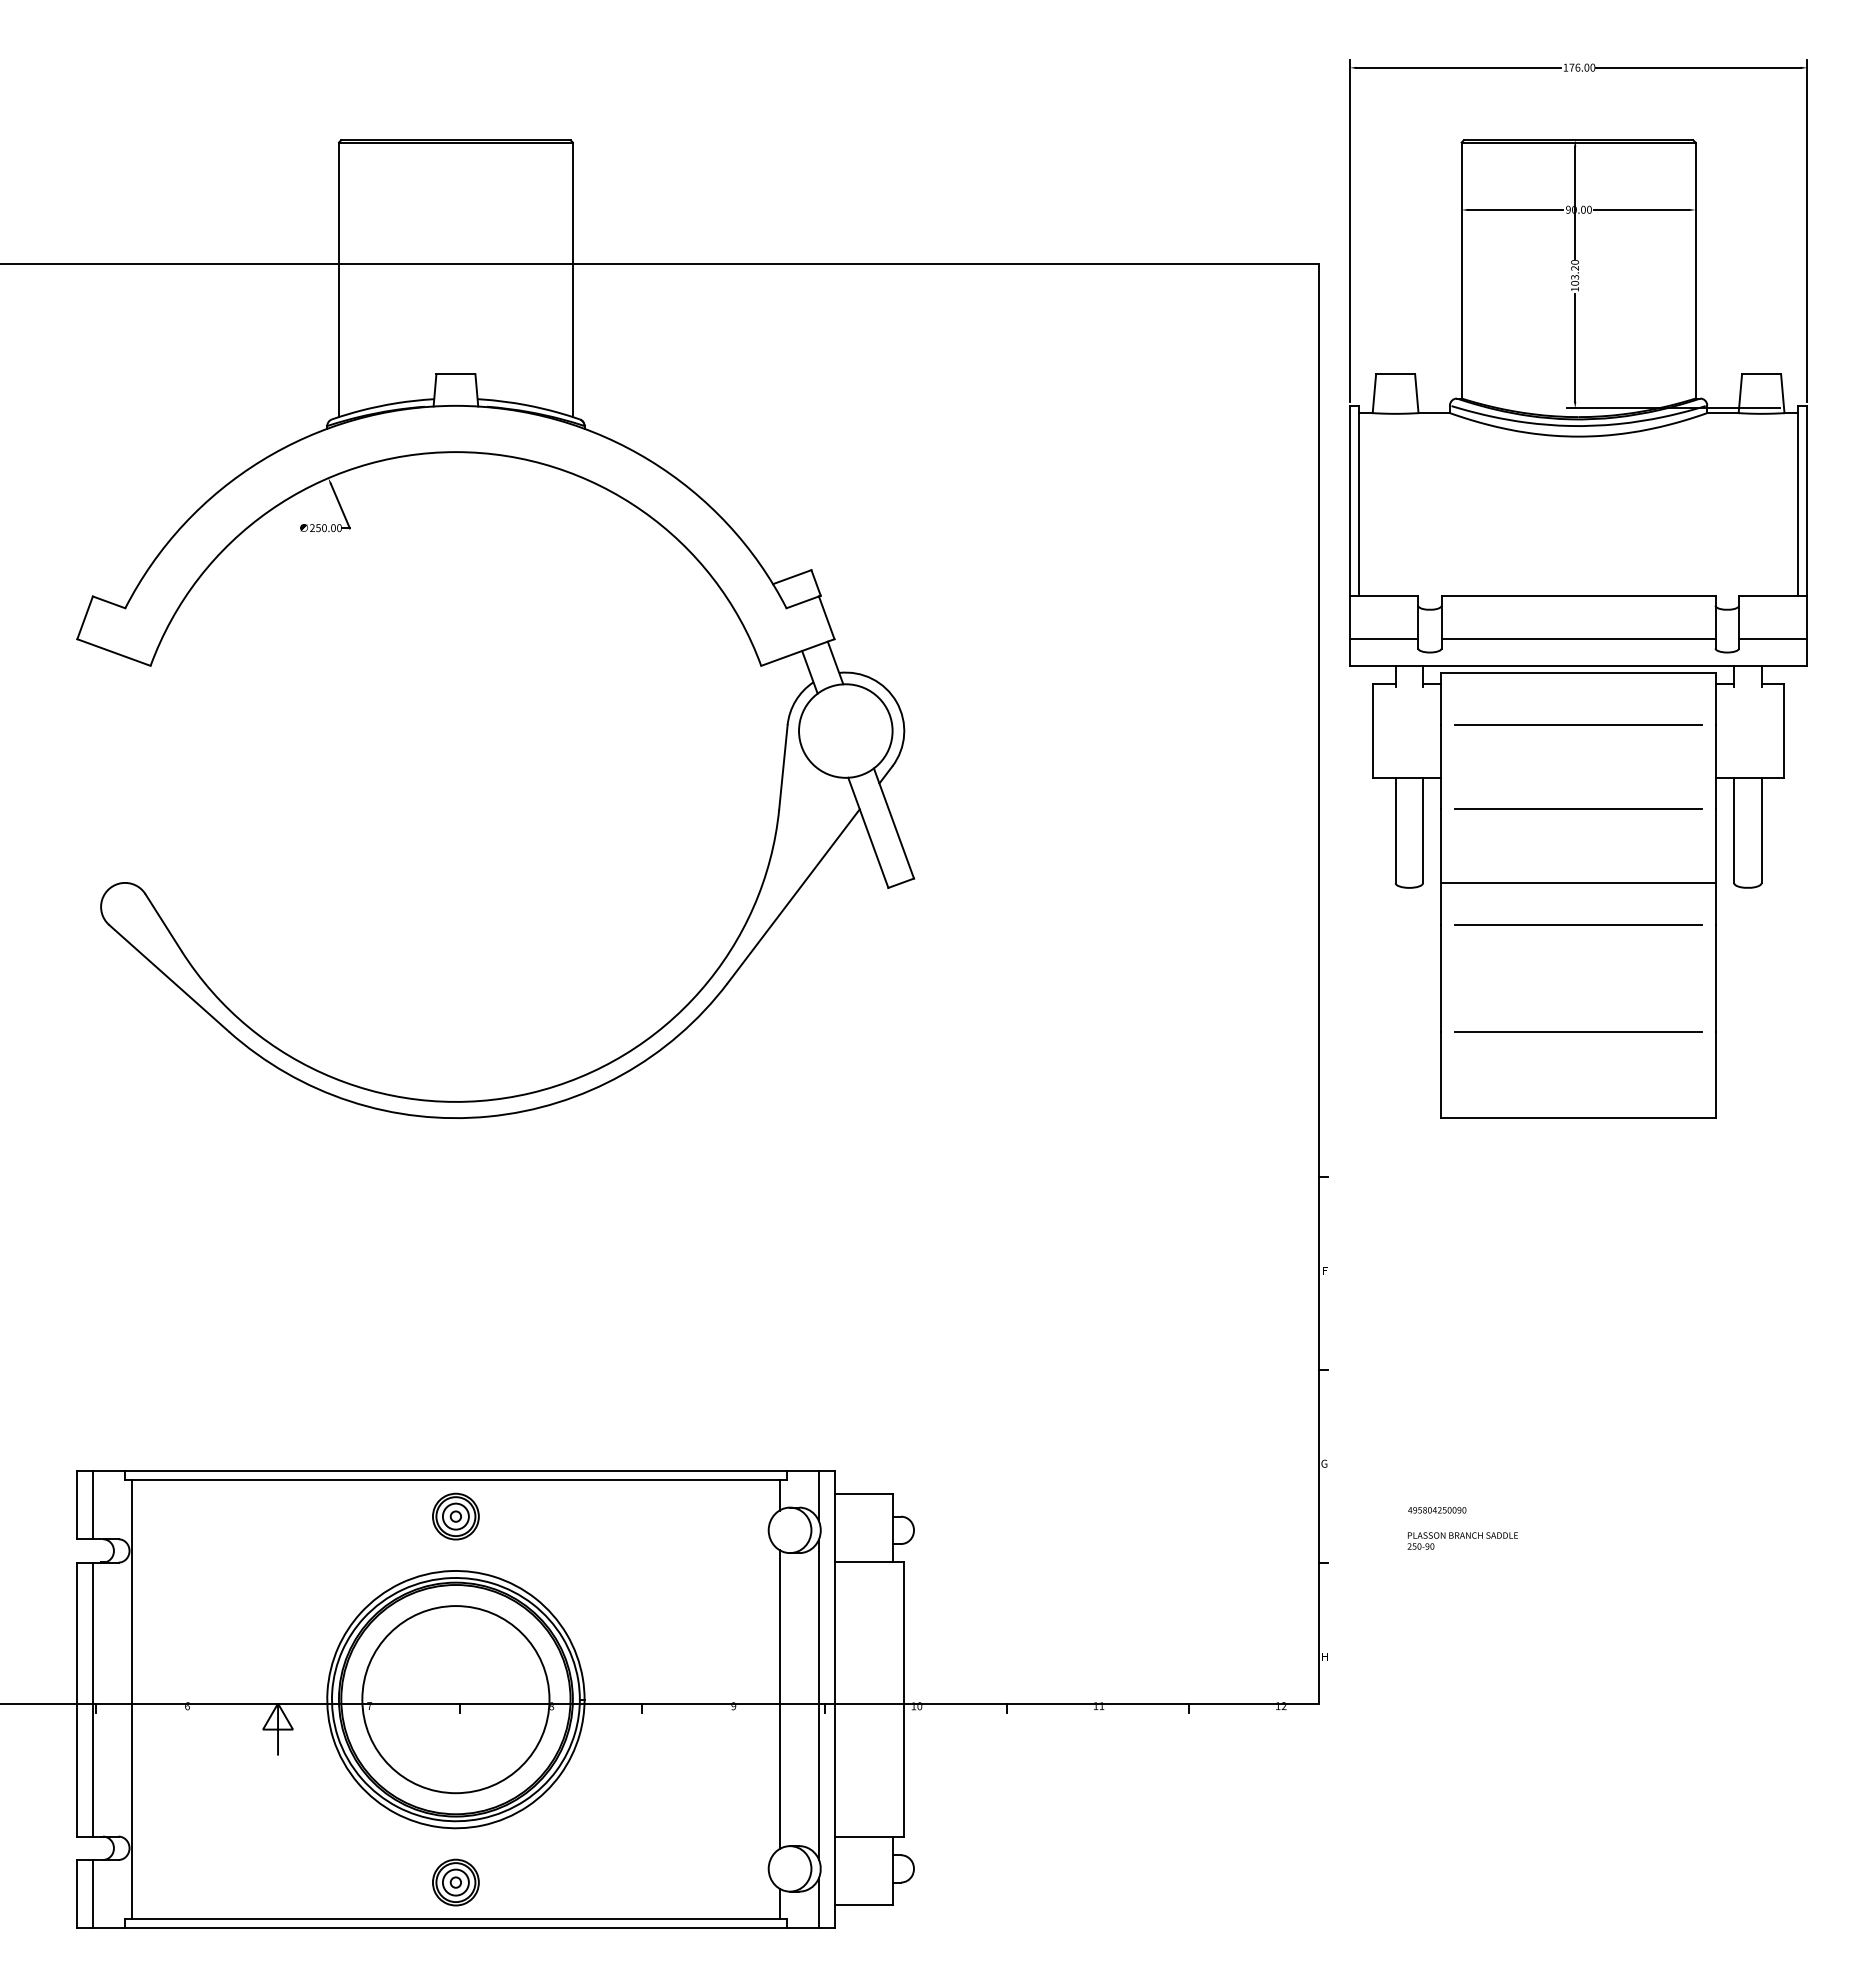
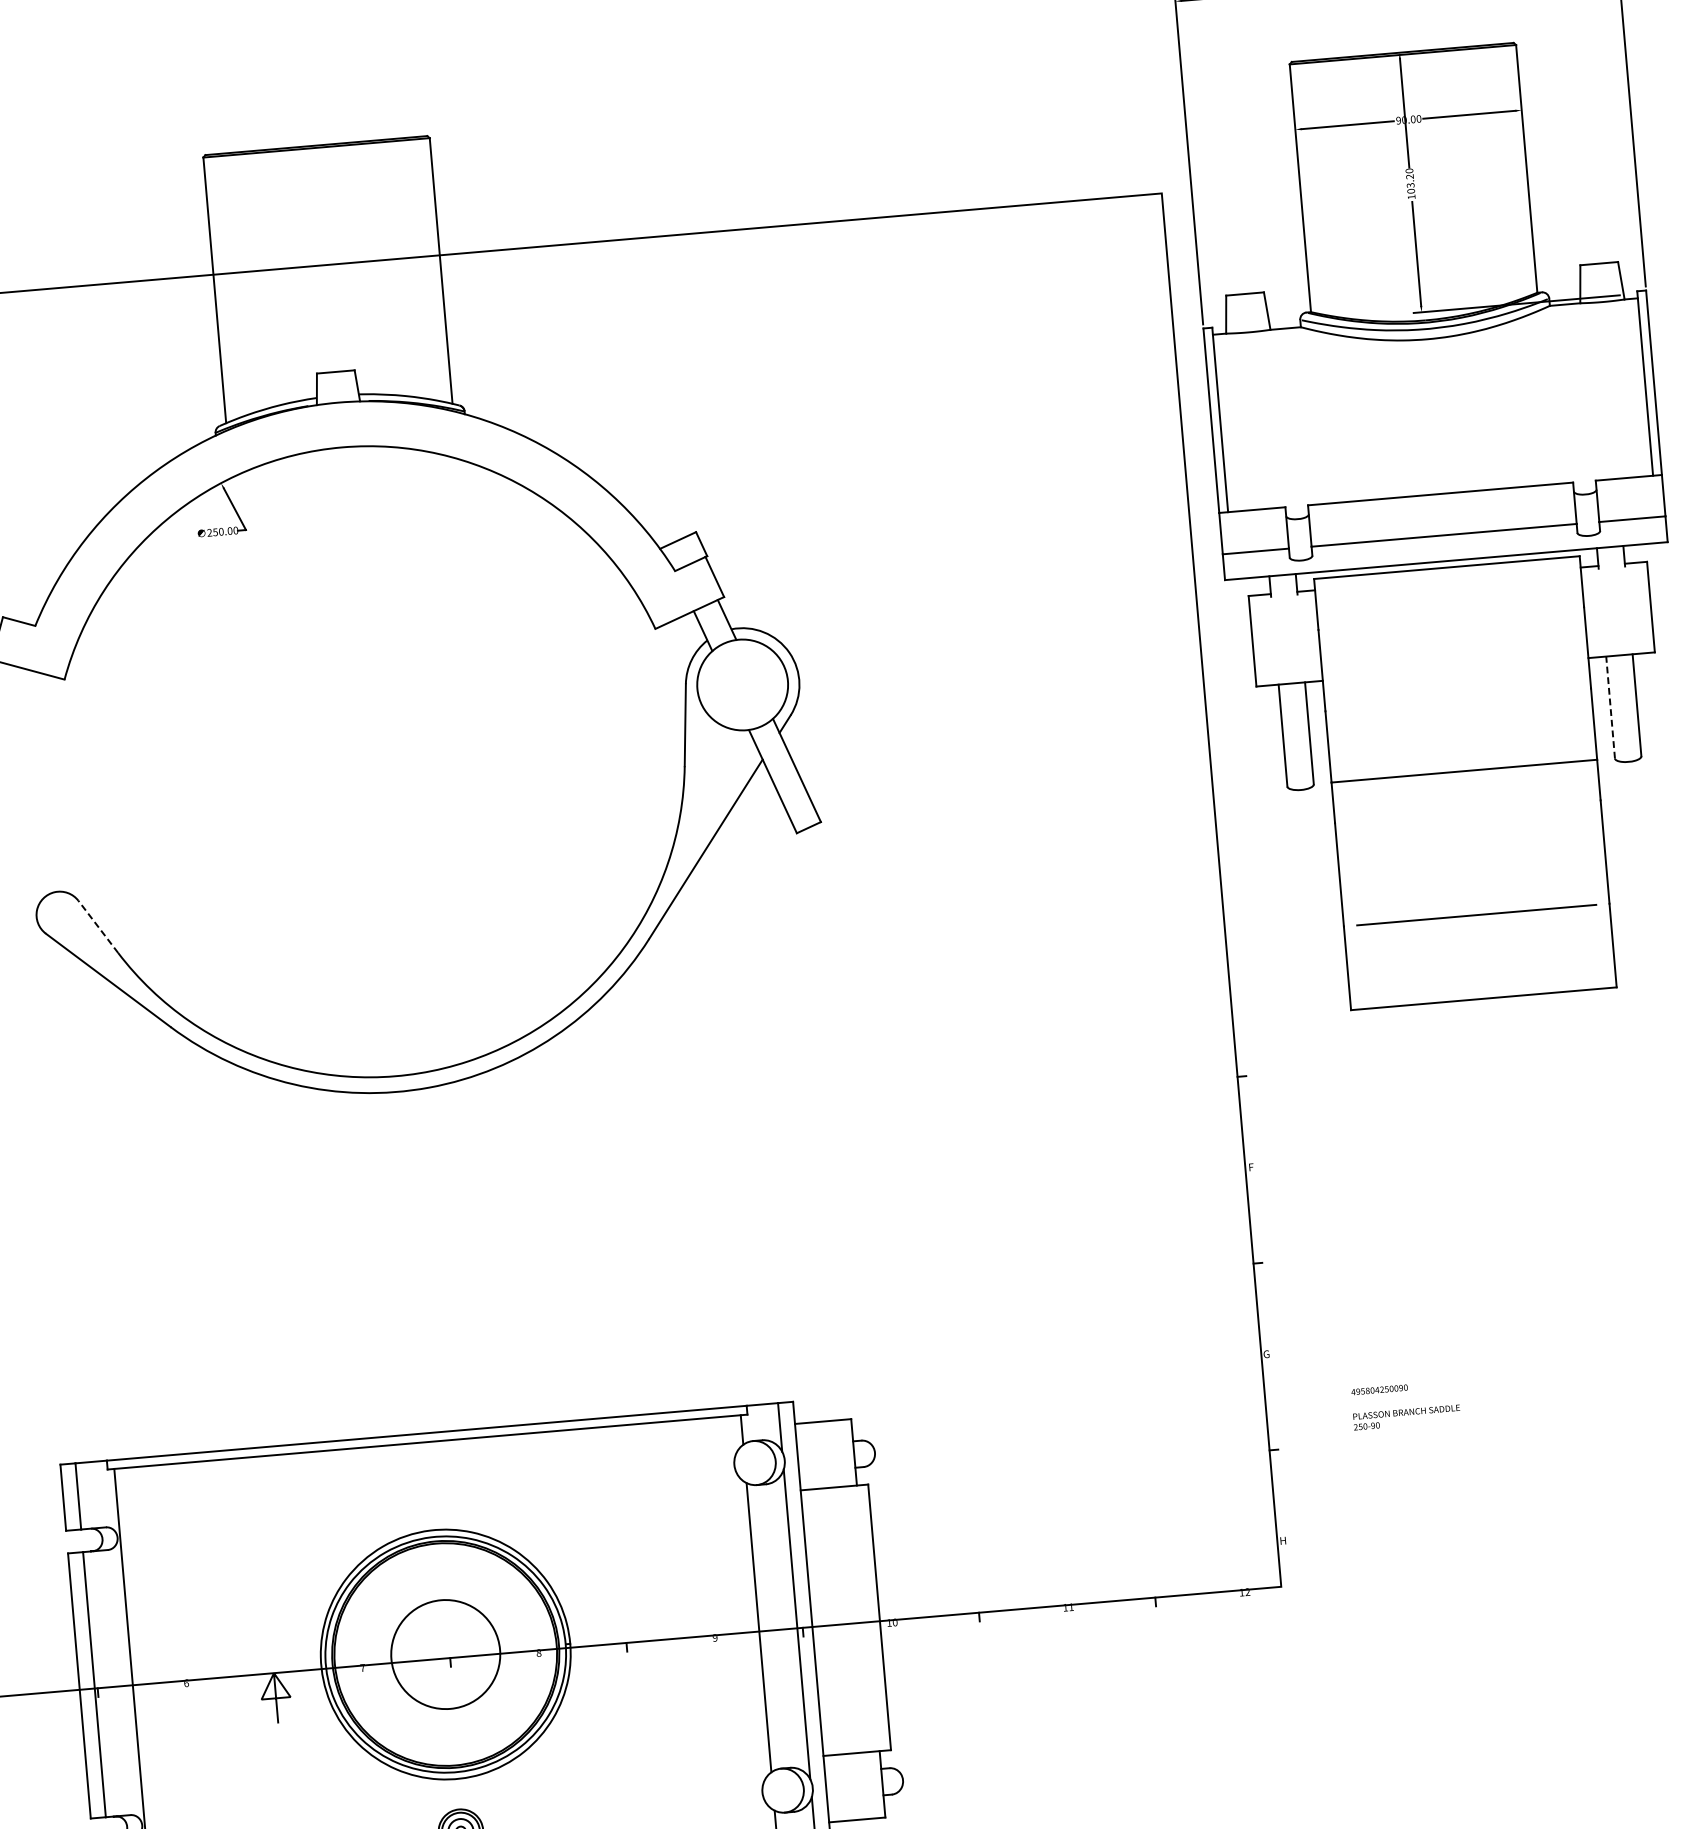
line: (1578, 724) -> (1451, 617), removed
line: (1578, 809) -> (1458, 700), removed
line: (1734, 830) -> (1610, 707), solid -> dashed
line: (163, 922) -> (98, 926), solid -> dashed
line: (1578, 924) -> (1467, 811), removed
part: (455, 1516) -> (430, 1477), removed
circle: (455, 1699) -> (445, 1654), size x0.6

